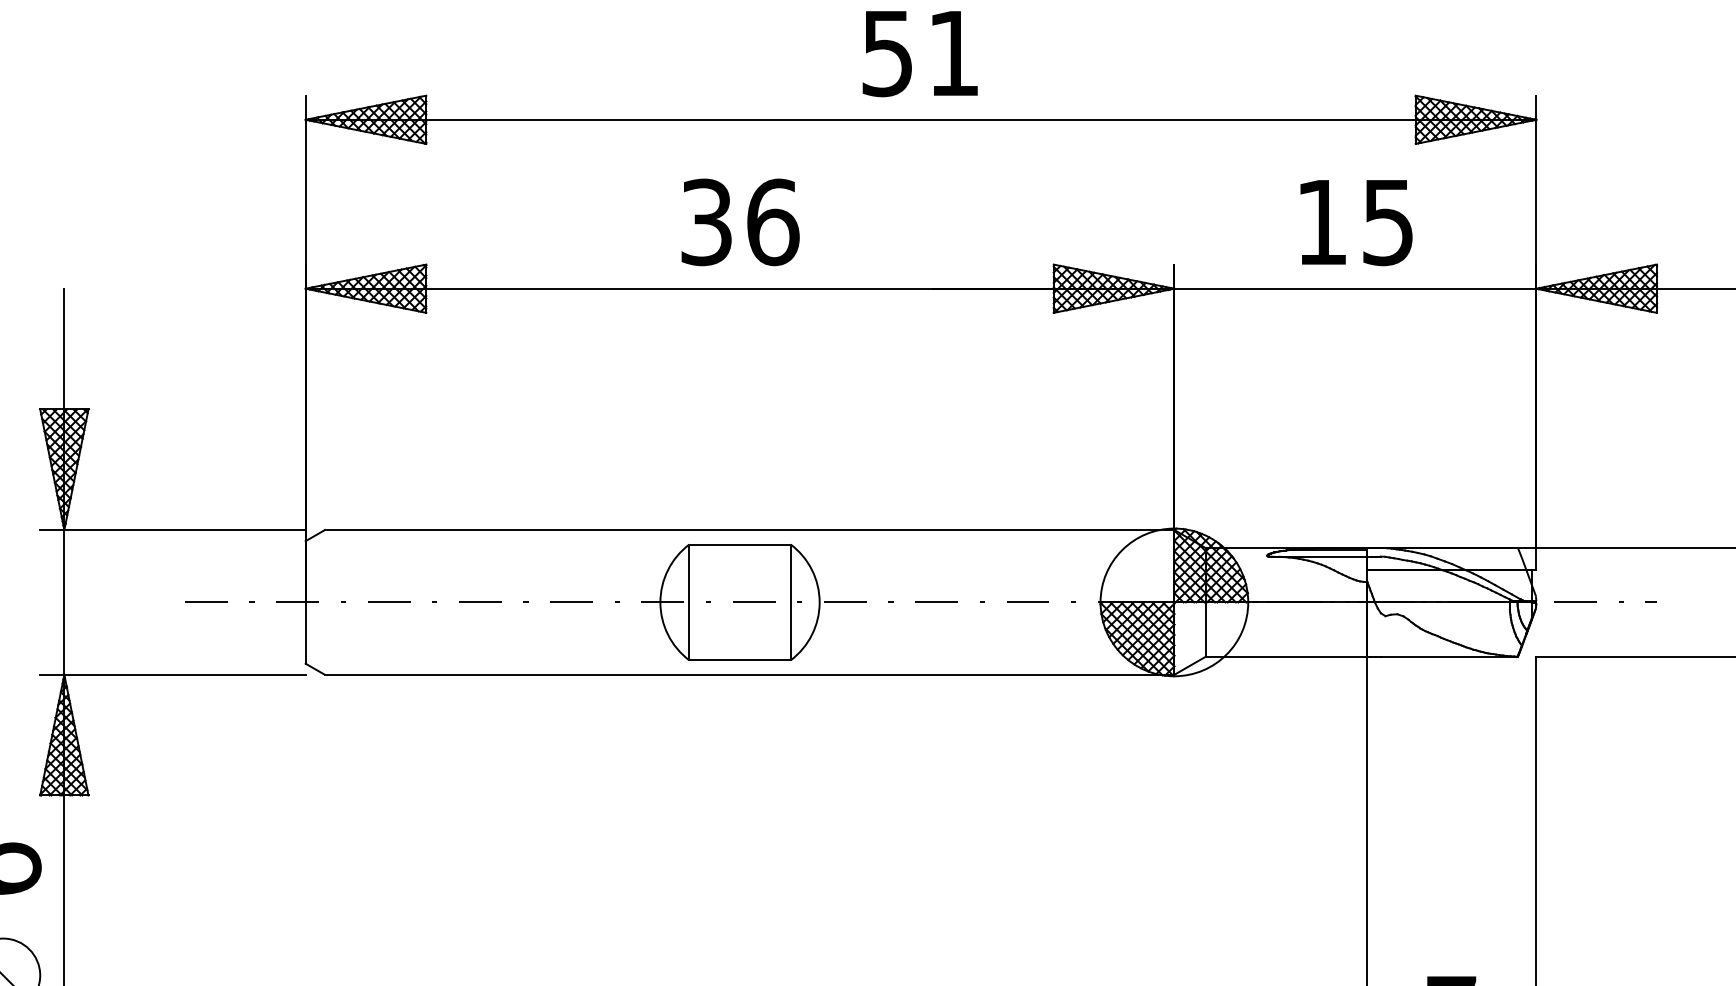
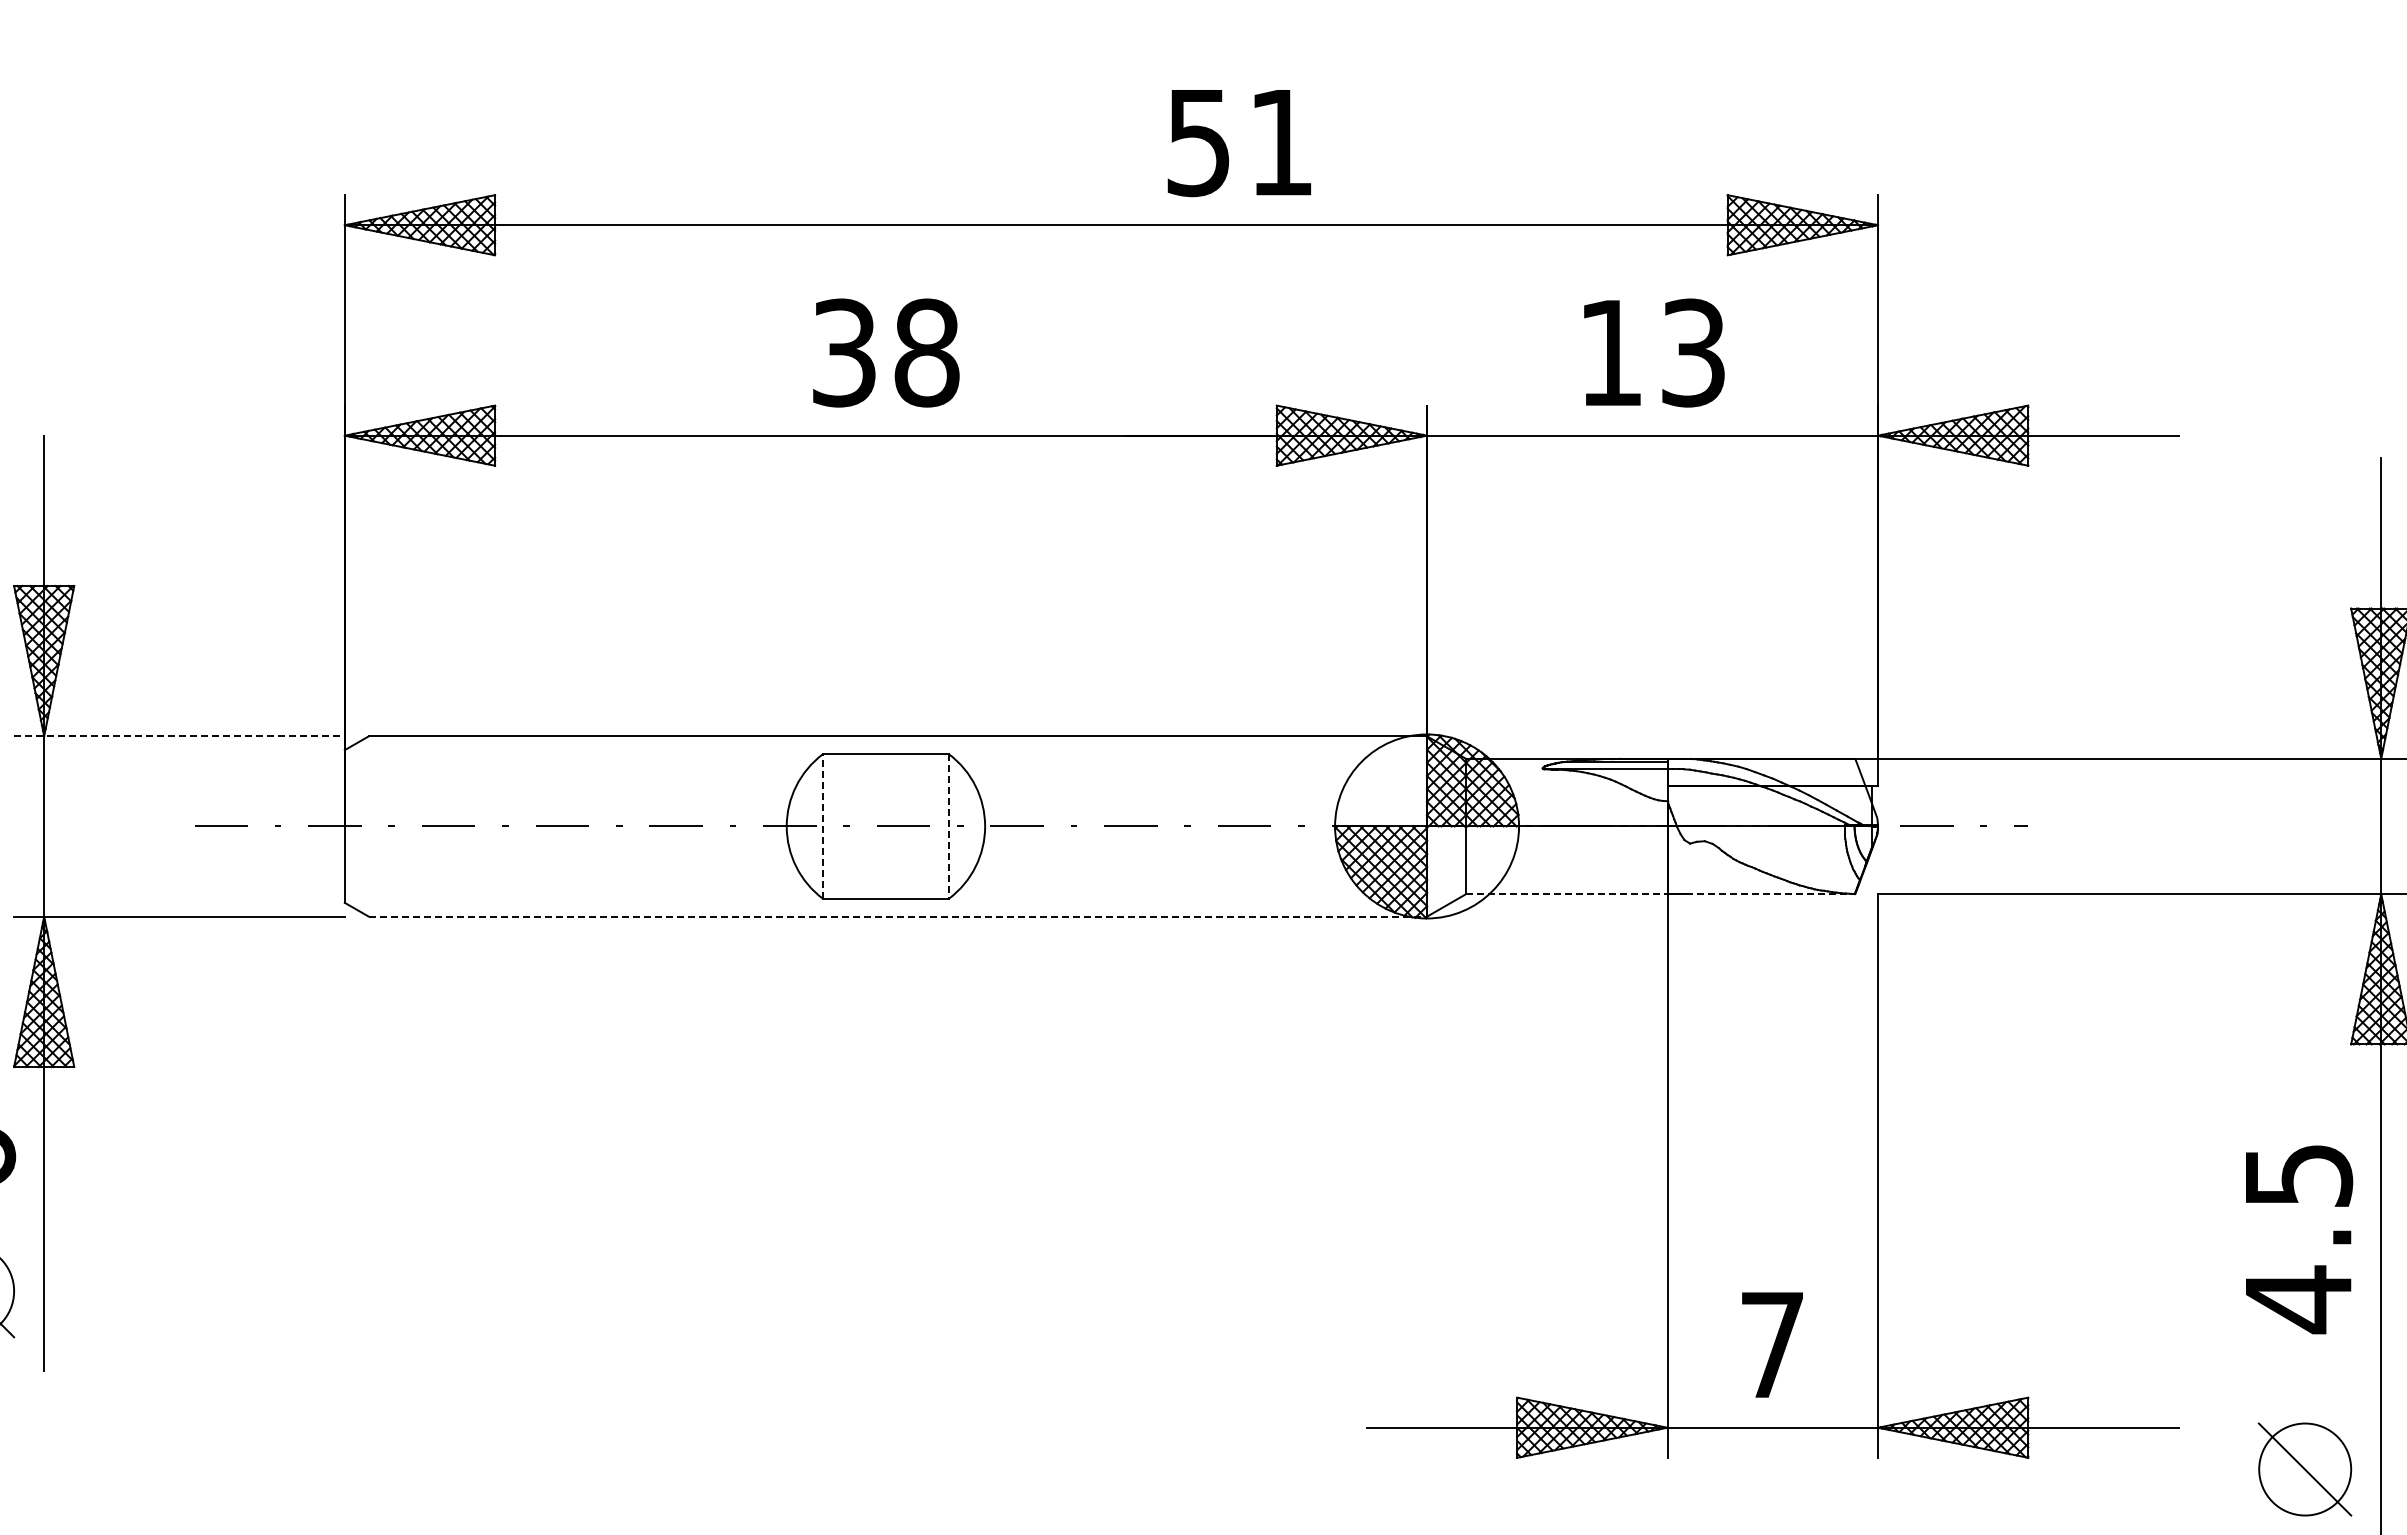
text: (919, 54) -> (1238, 143), moved
text: (773, 221) -> (927, 352), 36 -> 38
text: (1388, 221) -> (1693, 352), 15 -> 13
line: (172, 530) -> (179, 736), solid -> dashed
line: (689, 602) -> (822, 826), solid -> dashed
line: (791, 602) -> (949, 826), solid -> dashed
line: (1286, 657) -> (1566, 894), solid -> dashed
line: (1450, 657) -> (1770, 894), solid -> dashed
line: (750, 674) -> (898, 916), solid -> dashed

